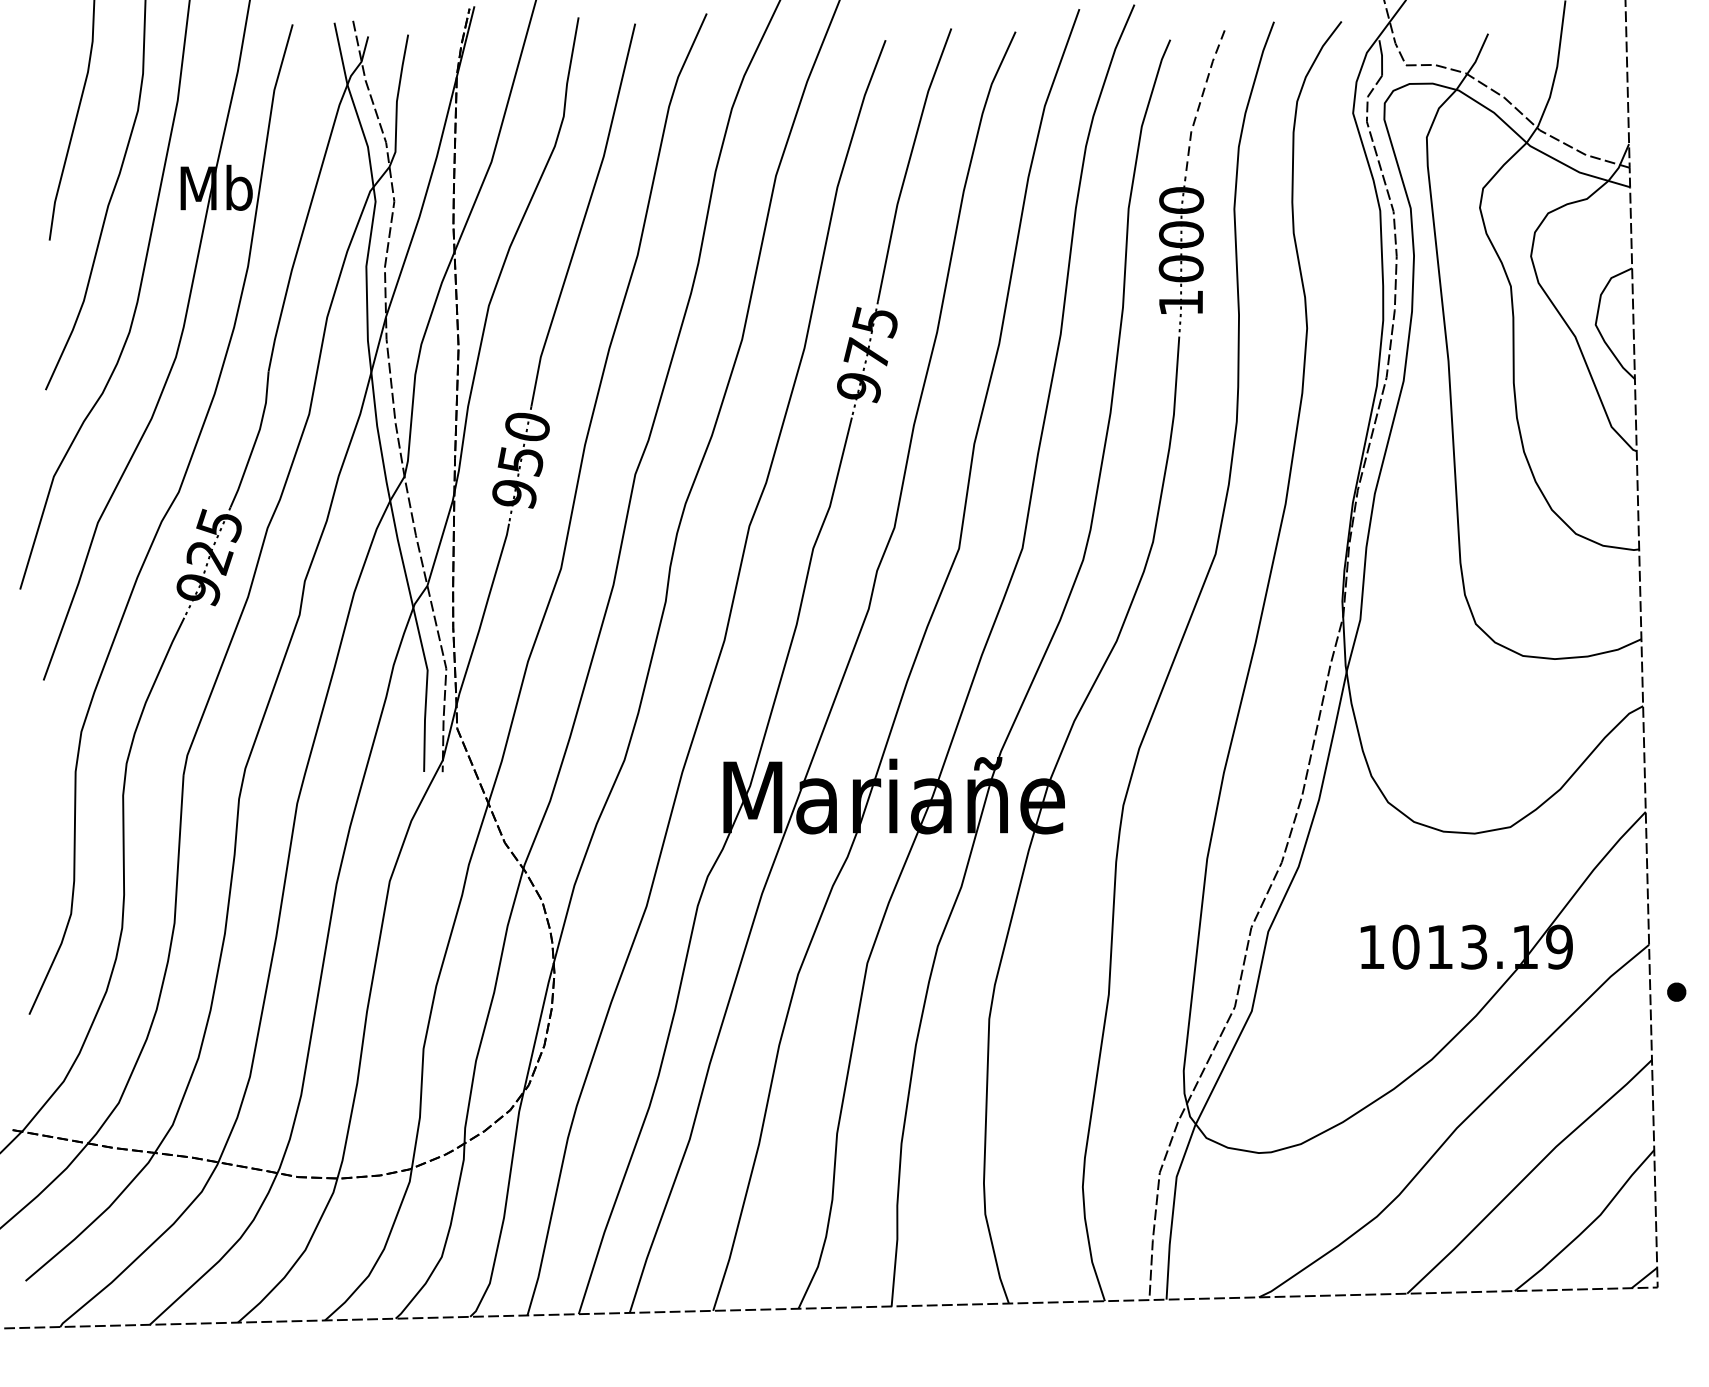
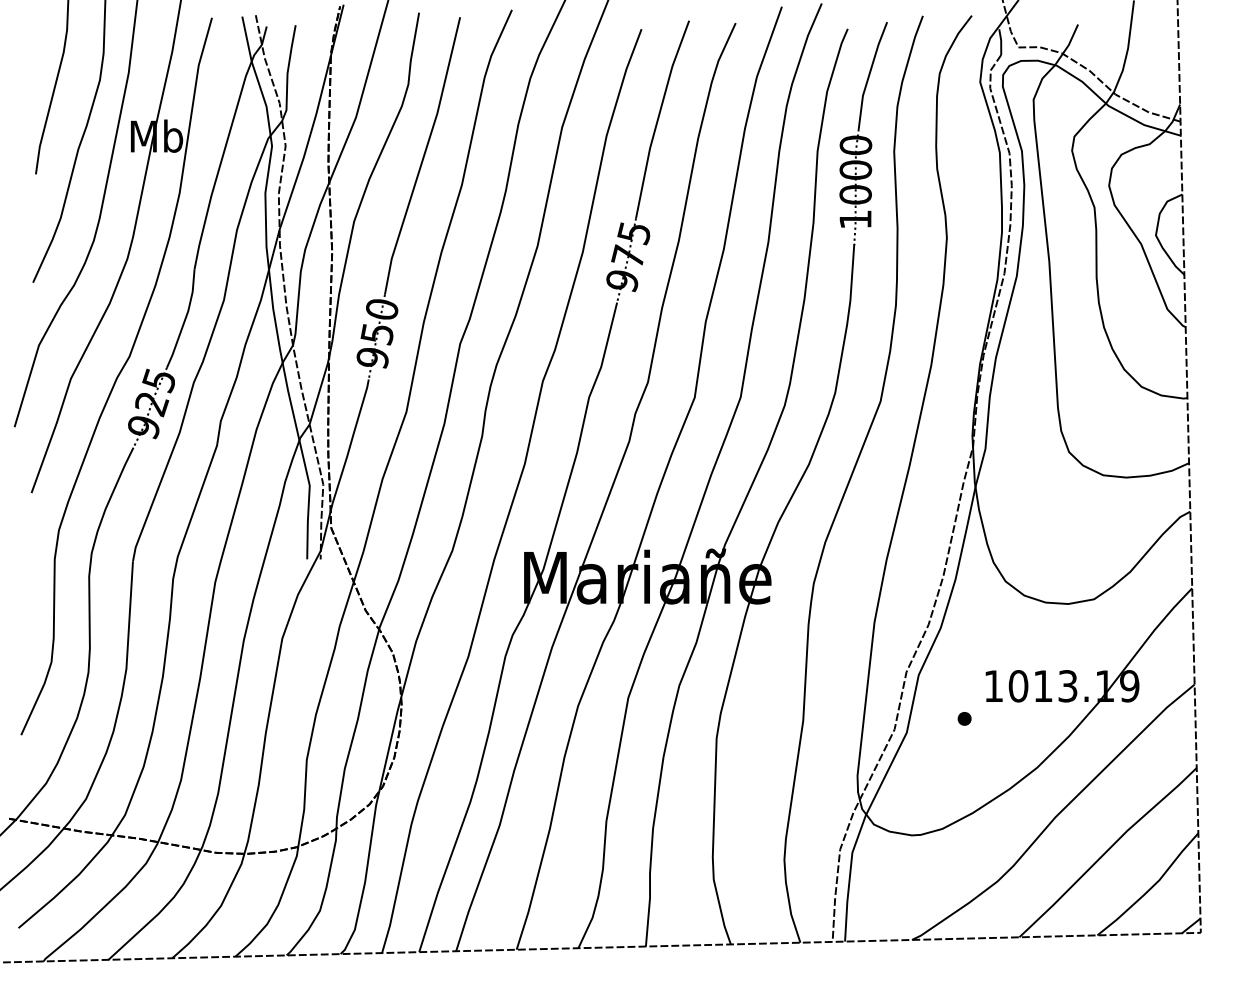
line: (1200, 102) -> (869, 74), dashed -> solid
part: (1676, 991) -> (964, 718), moved

